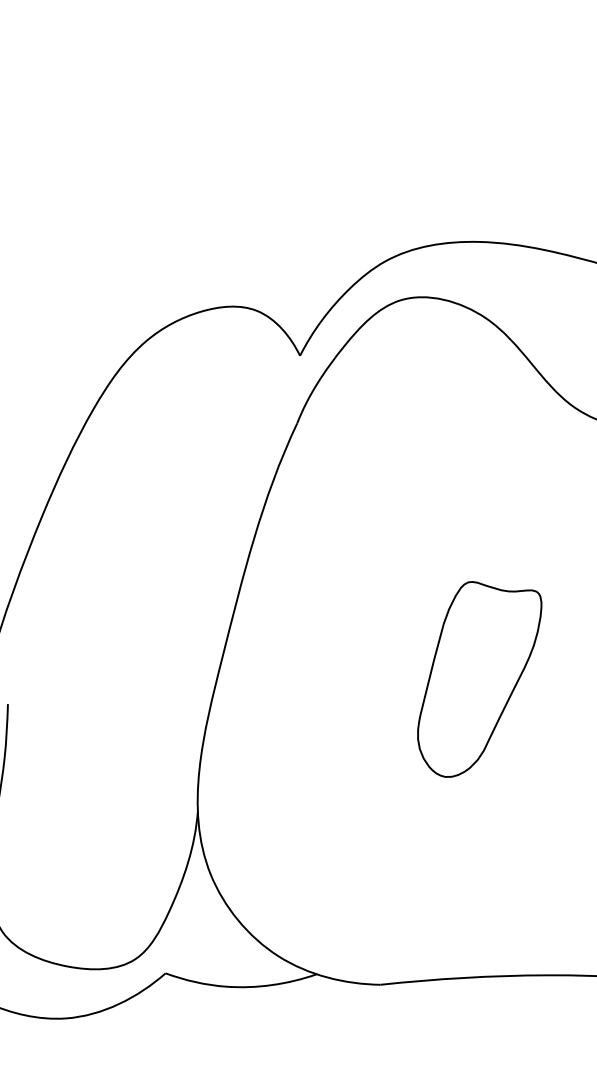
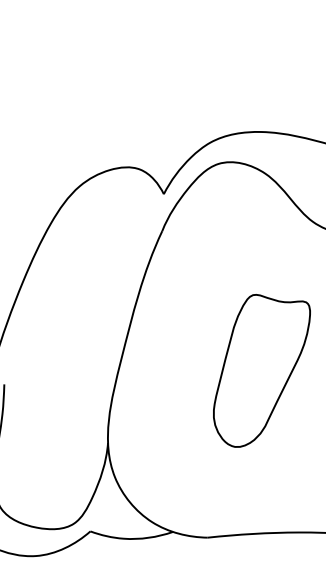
part: (478, 678) -> (261, 370), size x1.43

